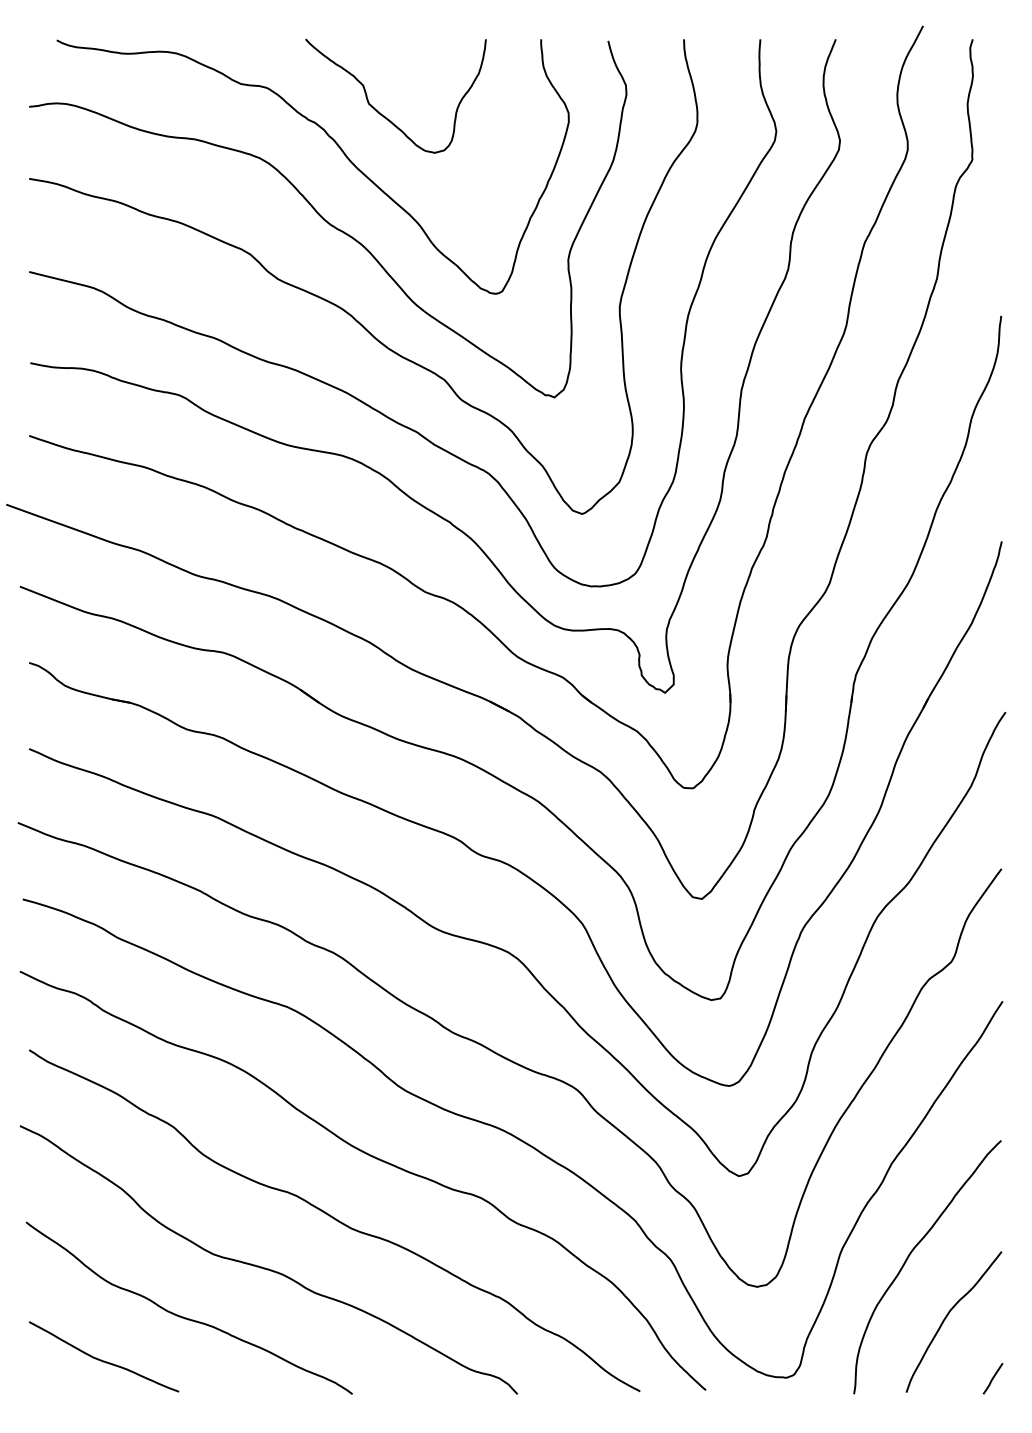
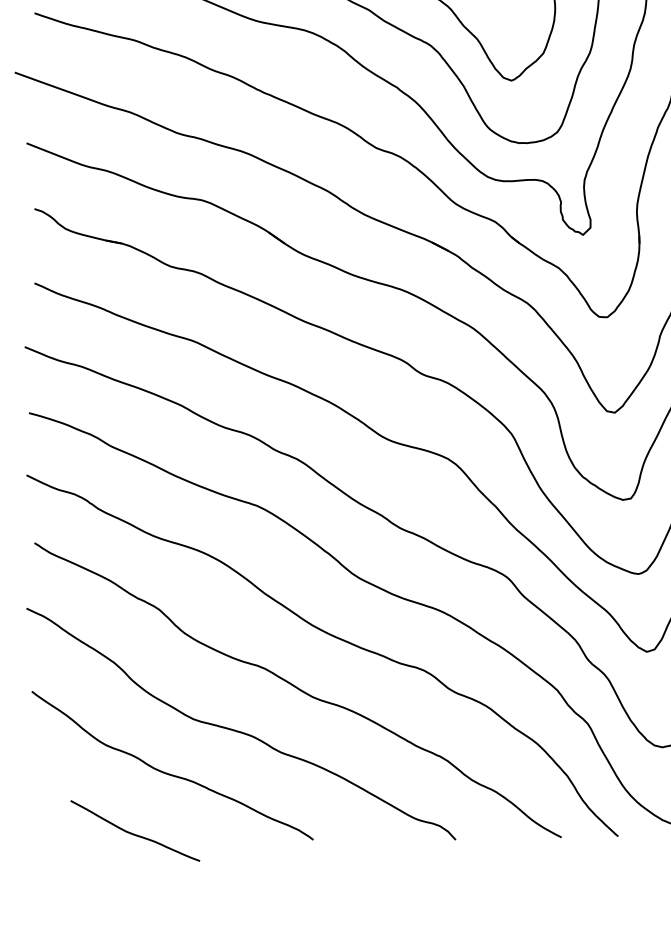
curve: (101, 1359) -> (133, 833), moved

